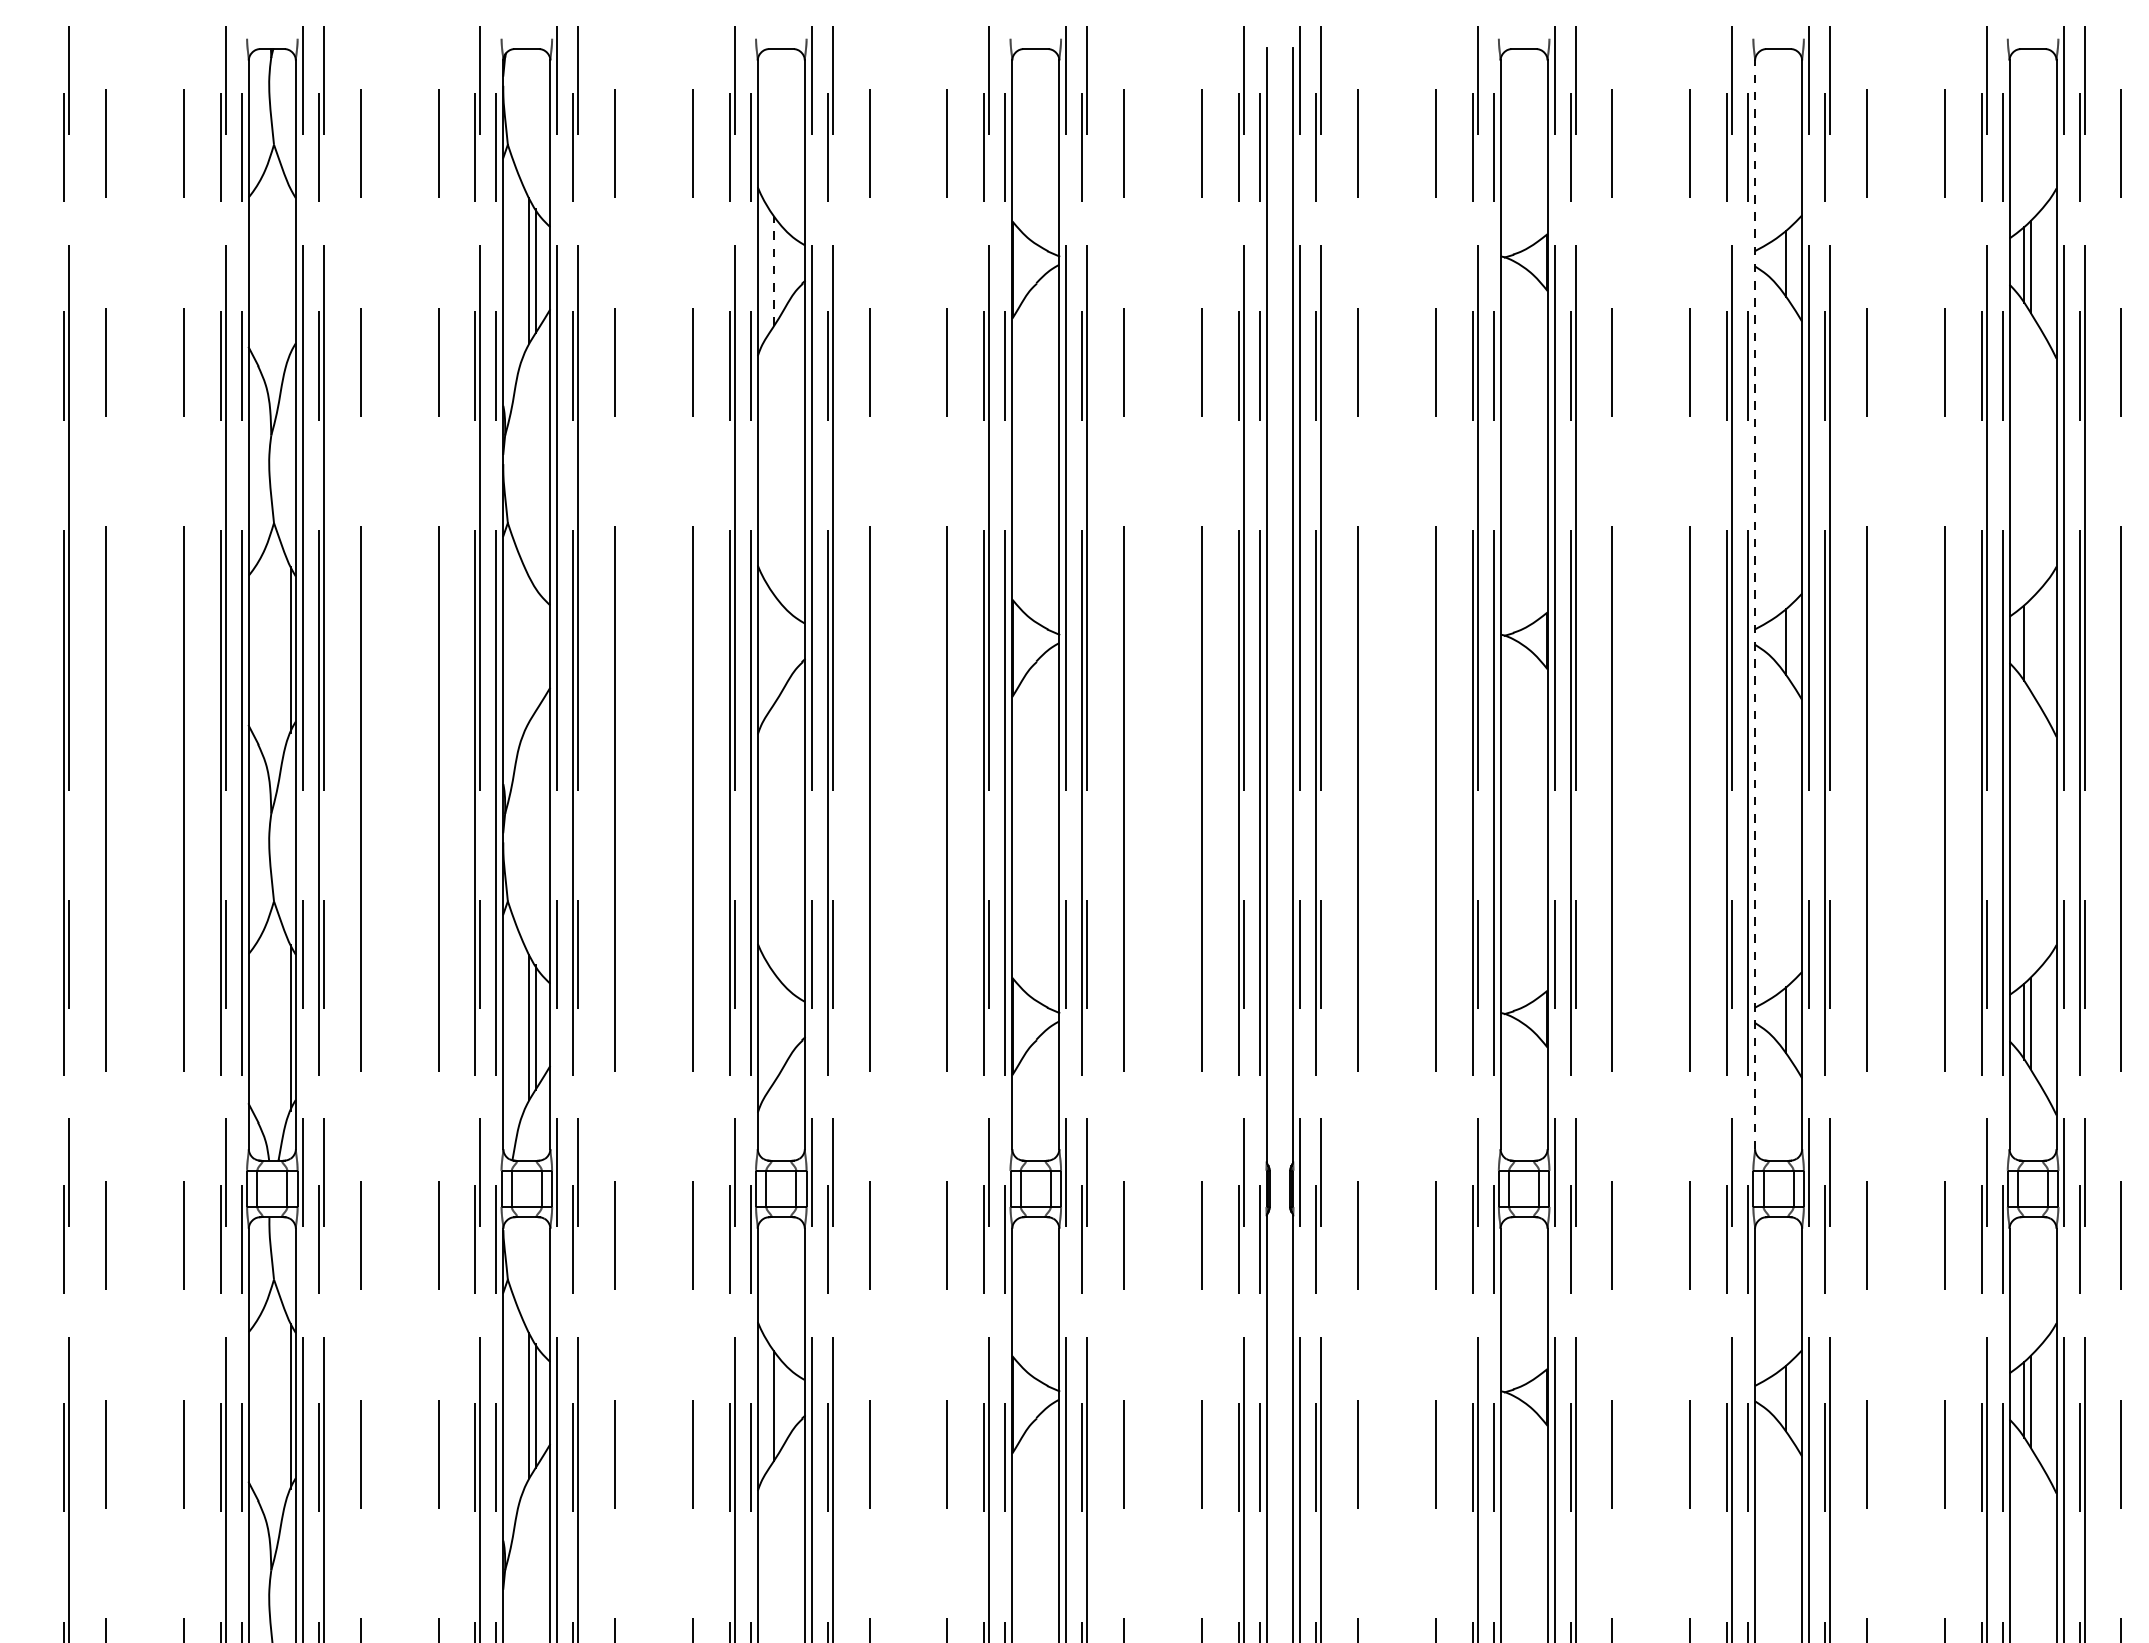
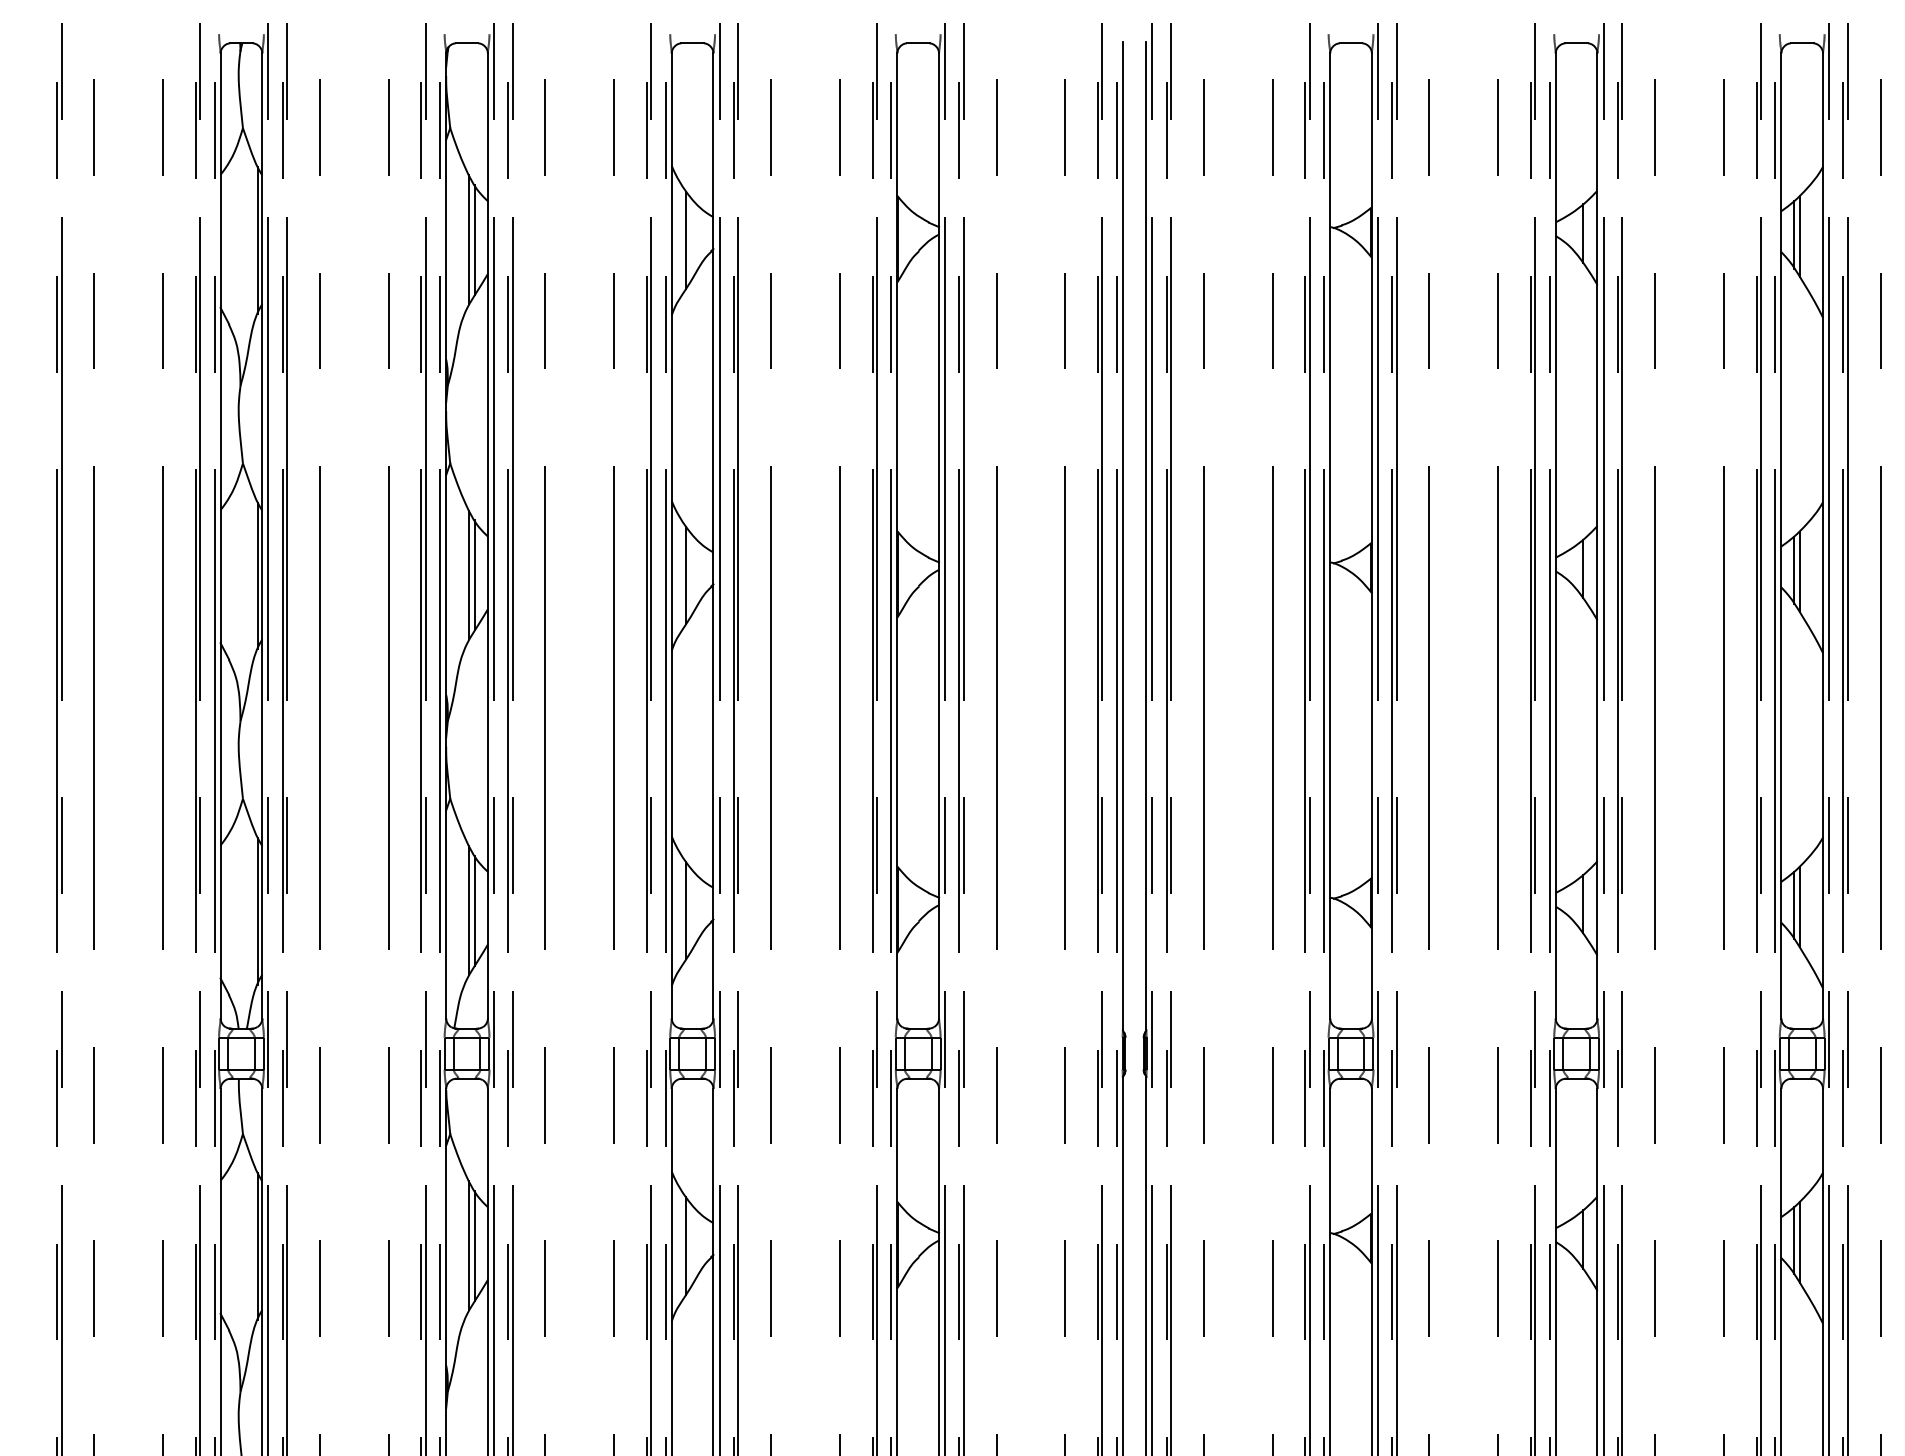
line: (290, 271) -> (257, 240), added
line: (774, 271) -> (686, 240), dashed -> solid
line: (1755, 604) -> (1556, 535), dashed -> solid
line: (2030, 644) -> (1799, 571), added
line: (529, 648) -> (469, 574), added
line: (535, 649) -> (474, 575), added
line: (774, 649) -> (686, 575), added
line: (774, 1027) -> (686, 910), added

